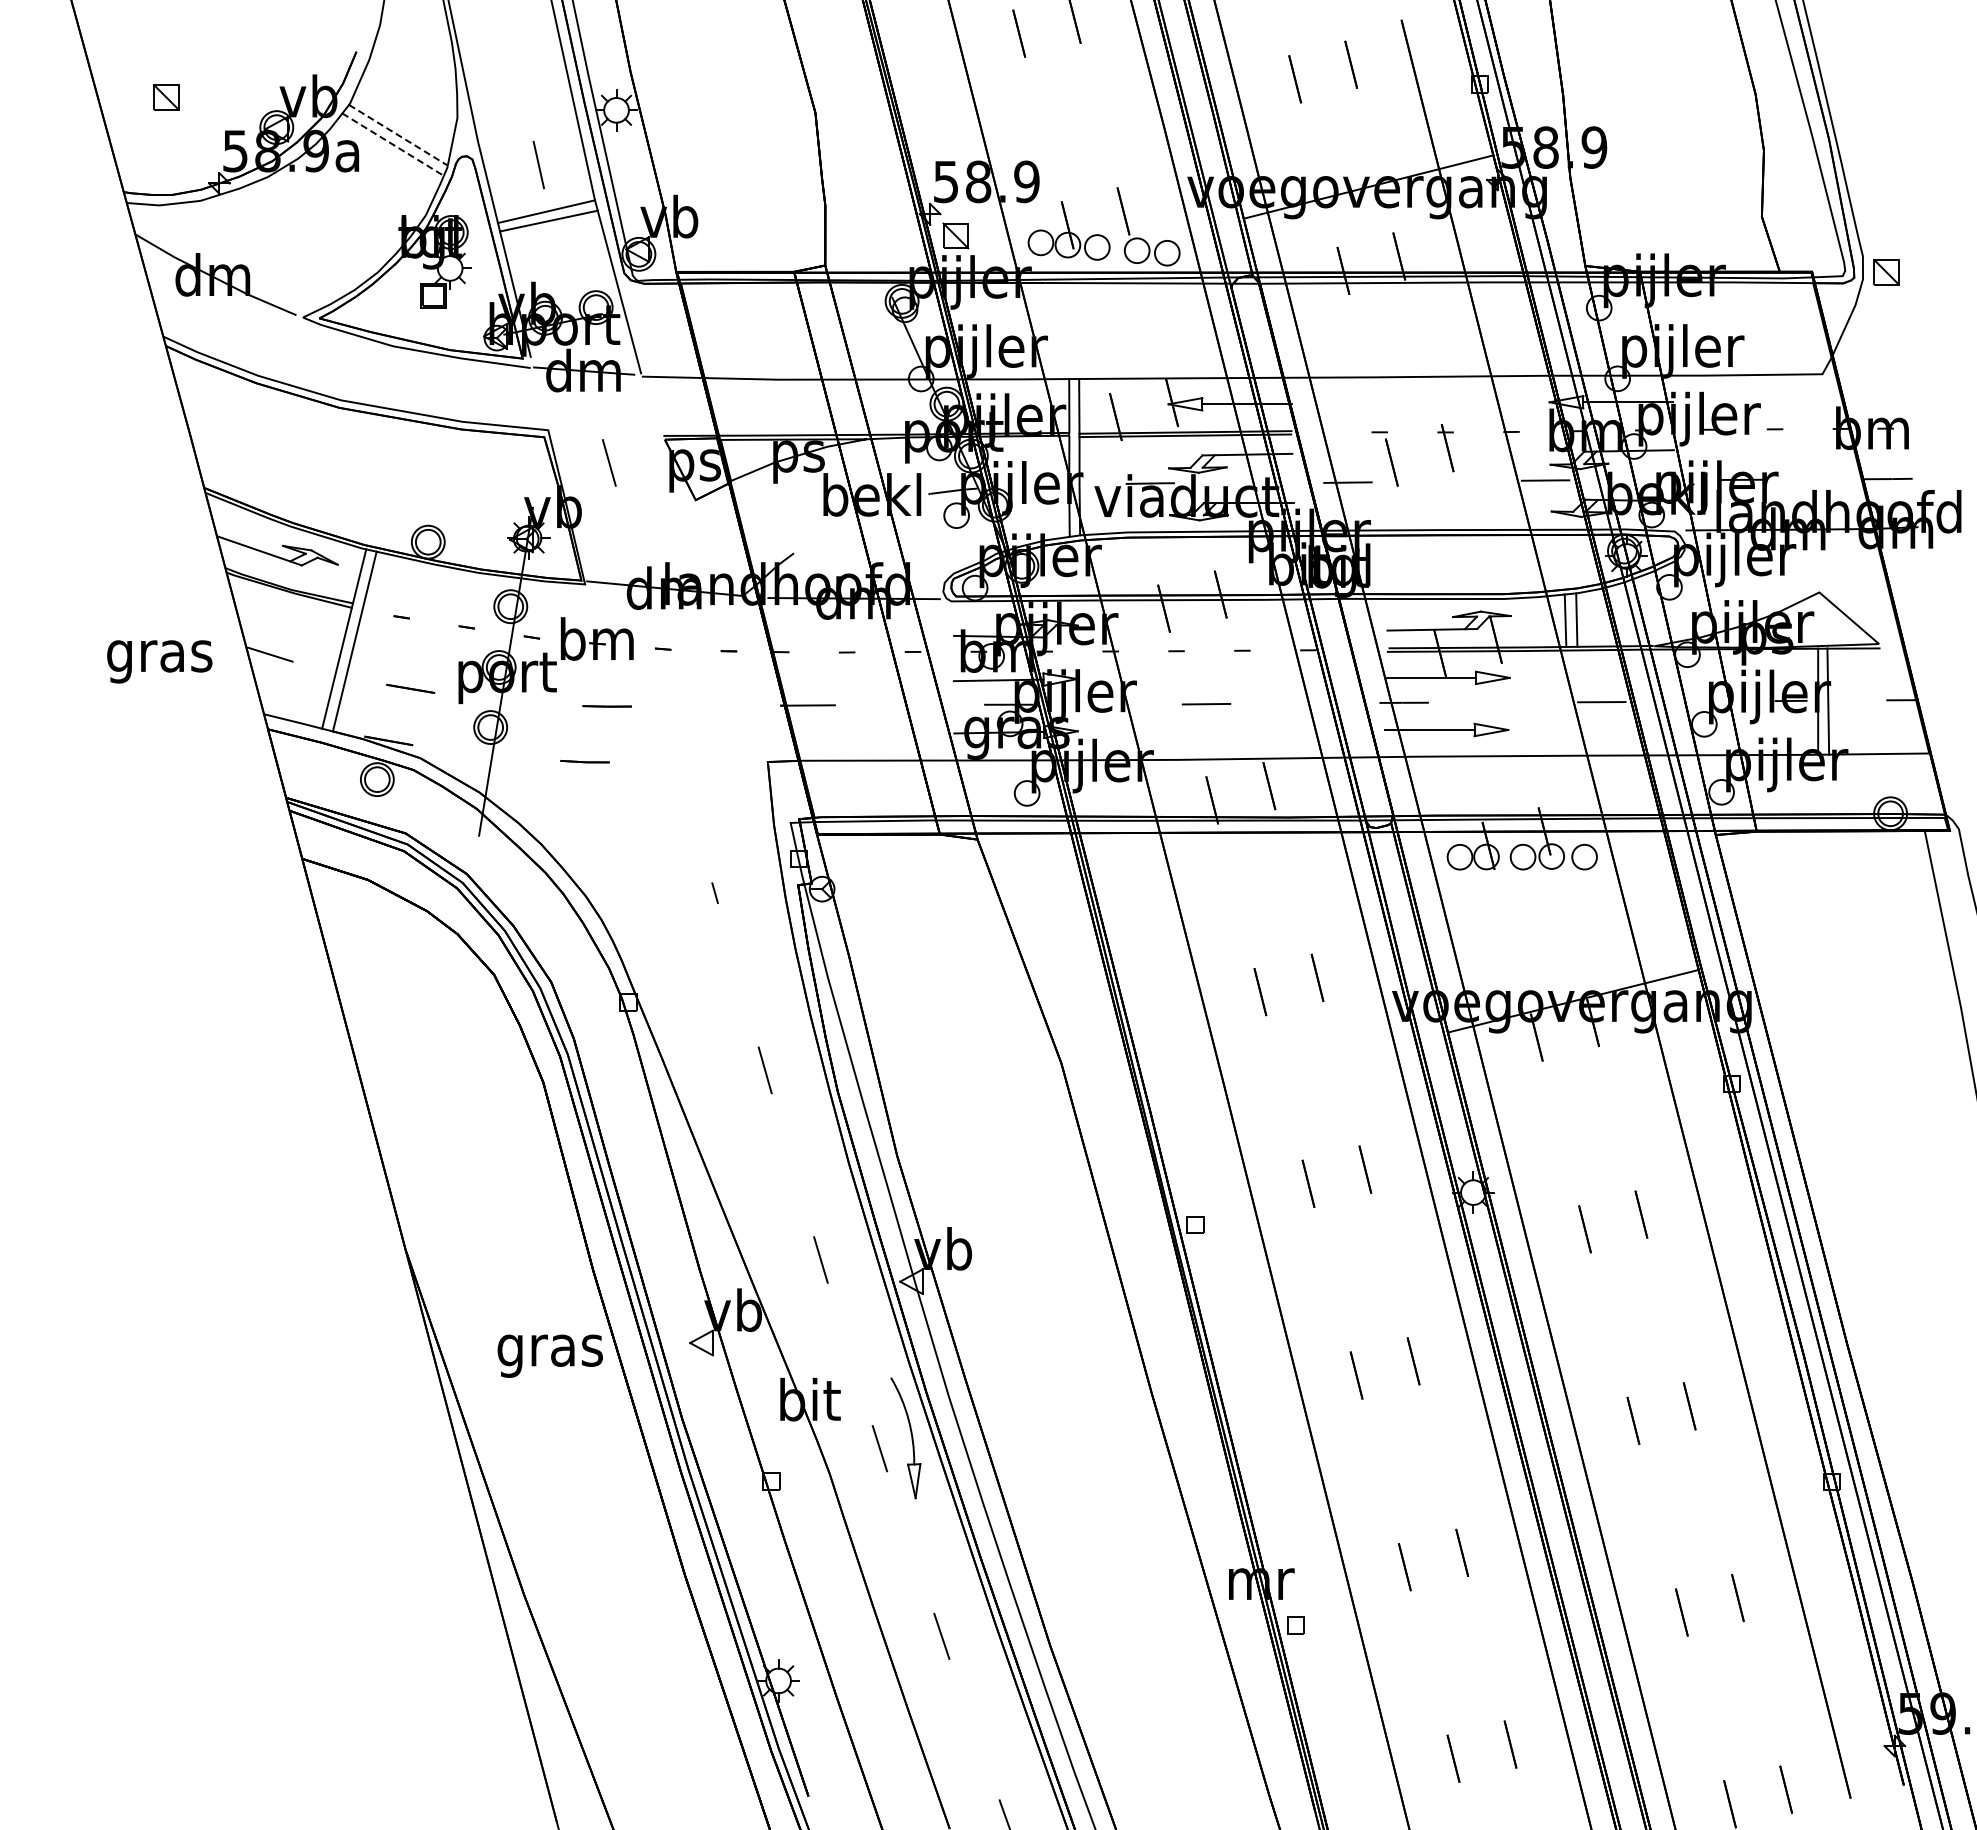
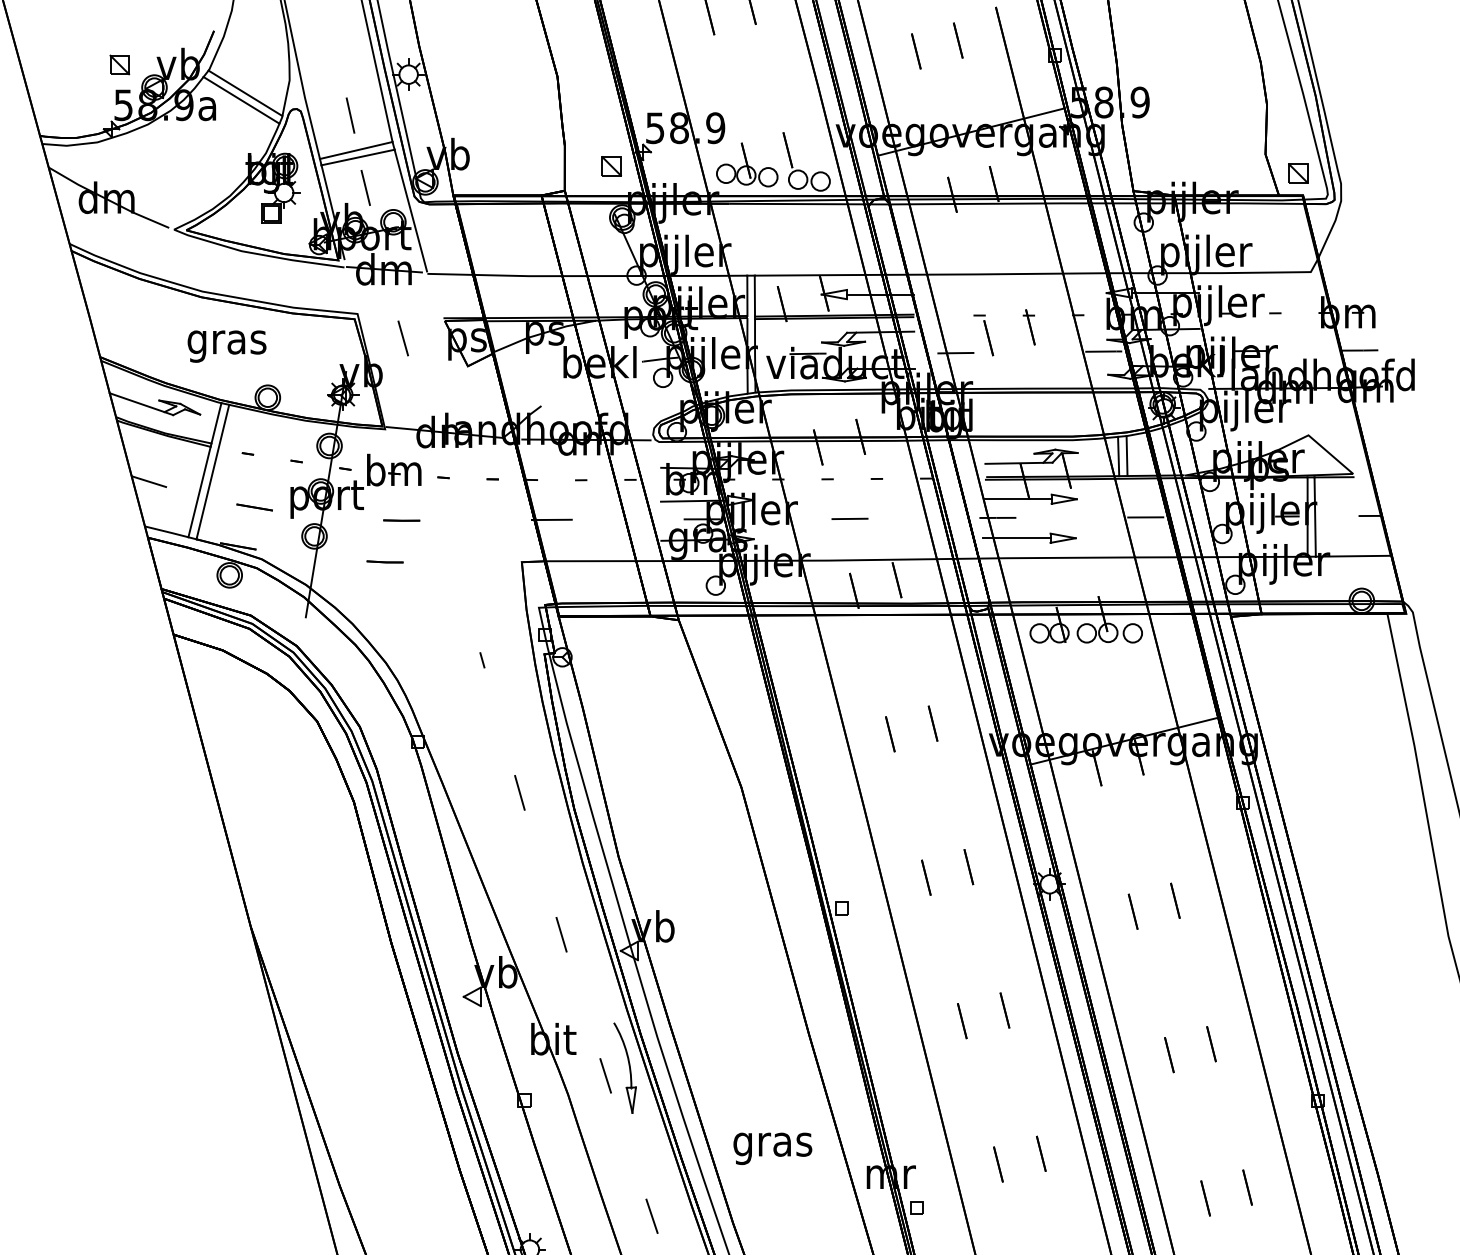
part: (166, 97) -> (119, 65), moved
line: (398, 135) -> (245, 93), dashed -> solid
line: (393, 144) -> (241, 100), dashed -> solid
part: (955, 235) -> (611, 166), moved
line: (558, 261) -> (365, 187), added
part: (1886, 272) -> (1298, 173), moved
text: (159, 661) -> (226, 346), moved
text: (549, 1355) -> (772, 1148), moved

